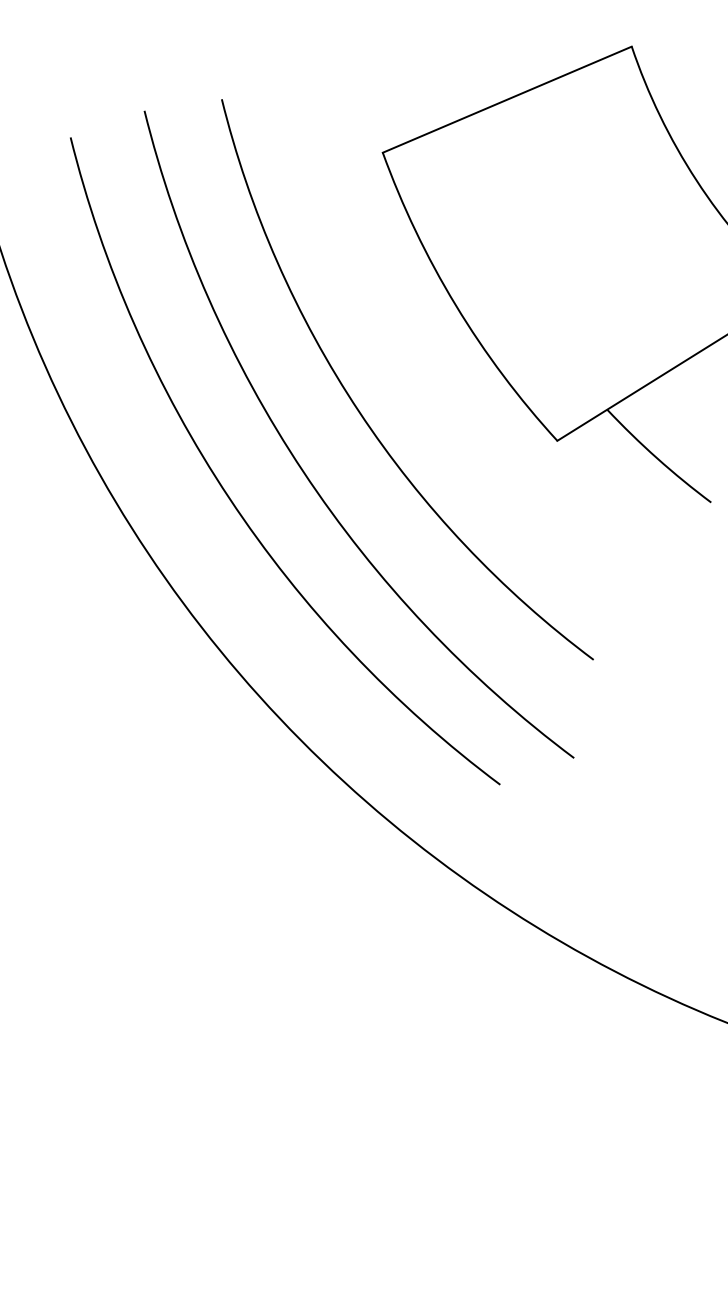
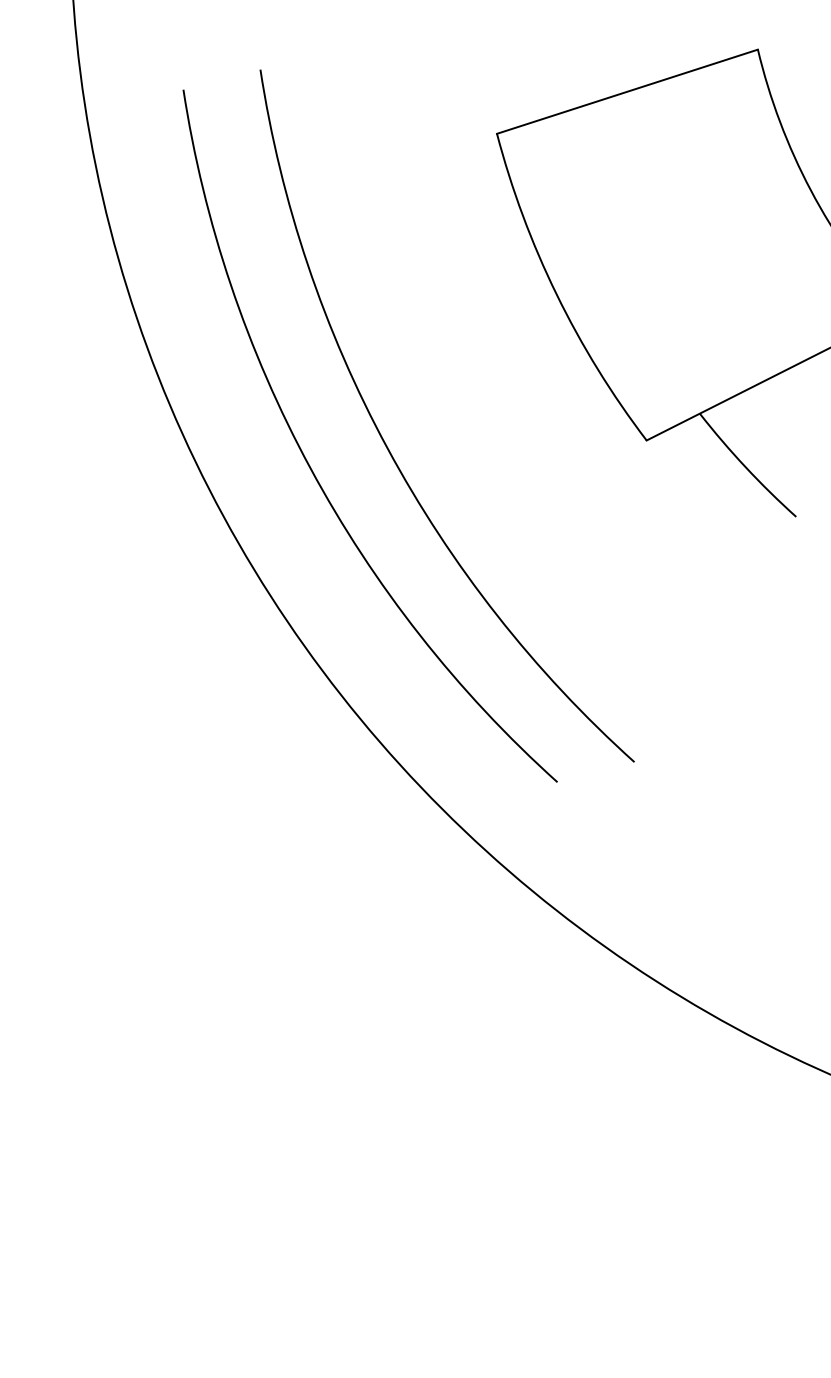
arc: (359, 409) -> (449, 390), removed

